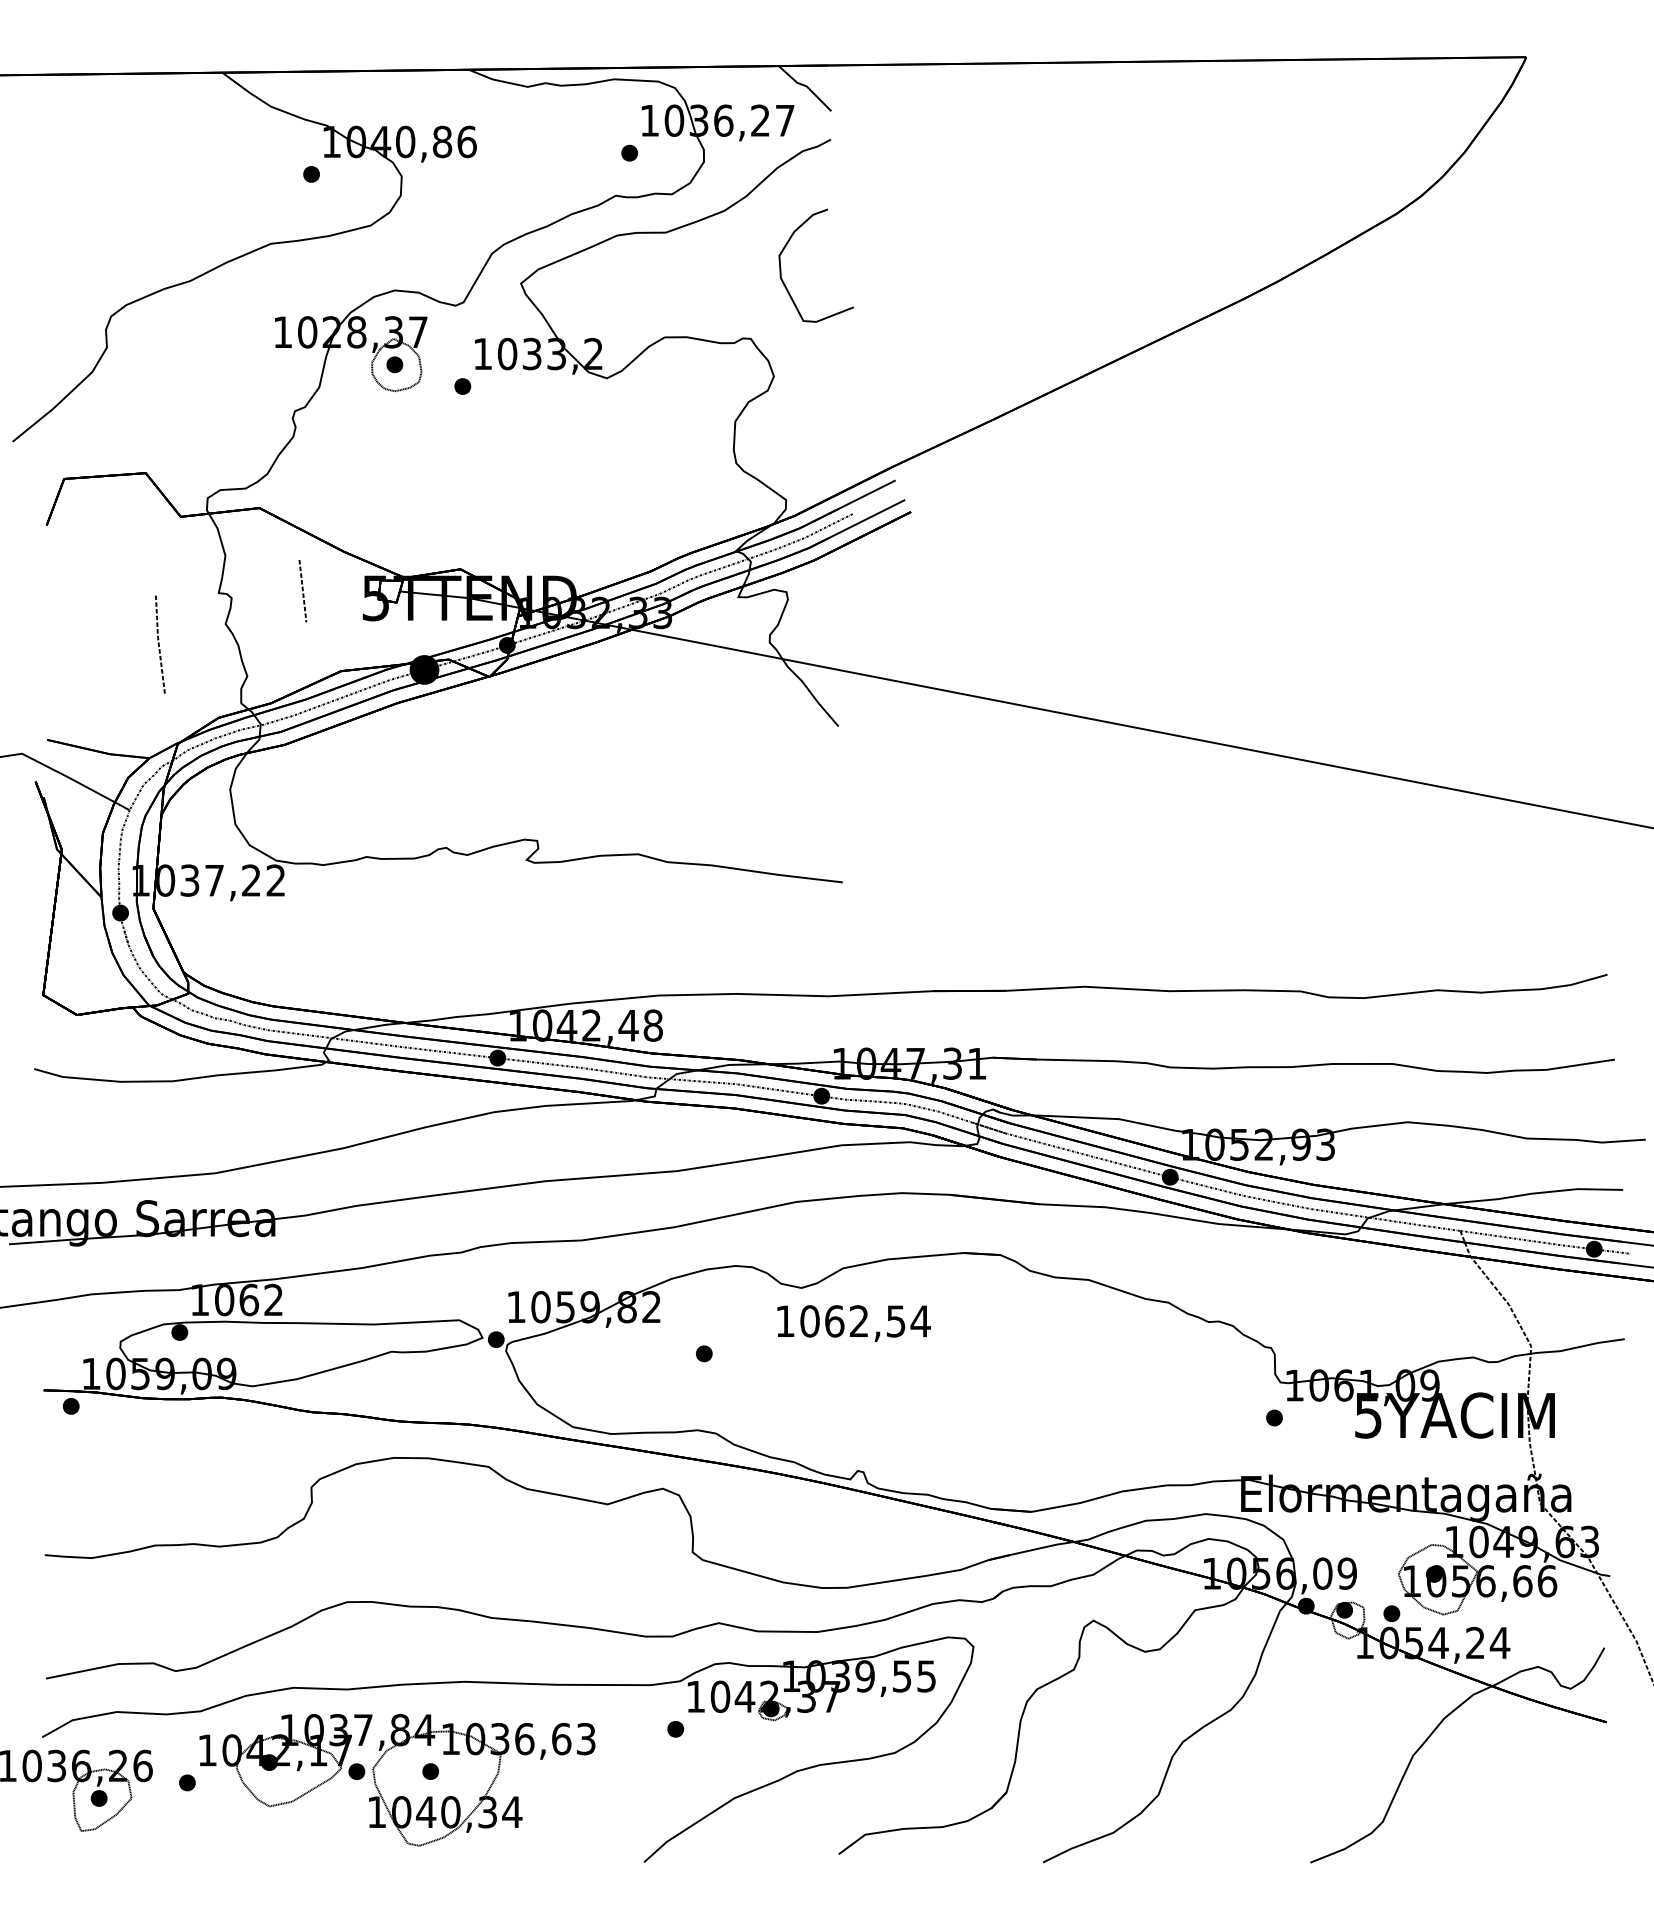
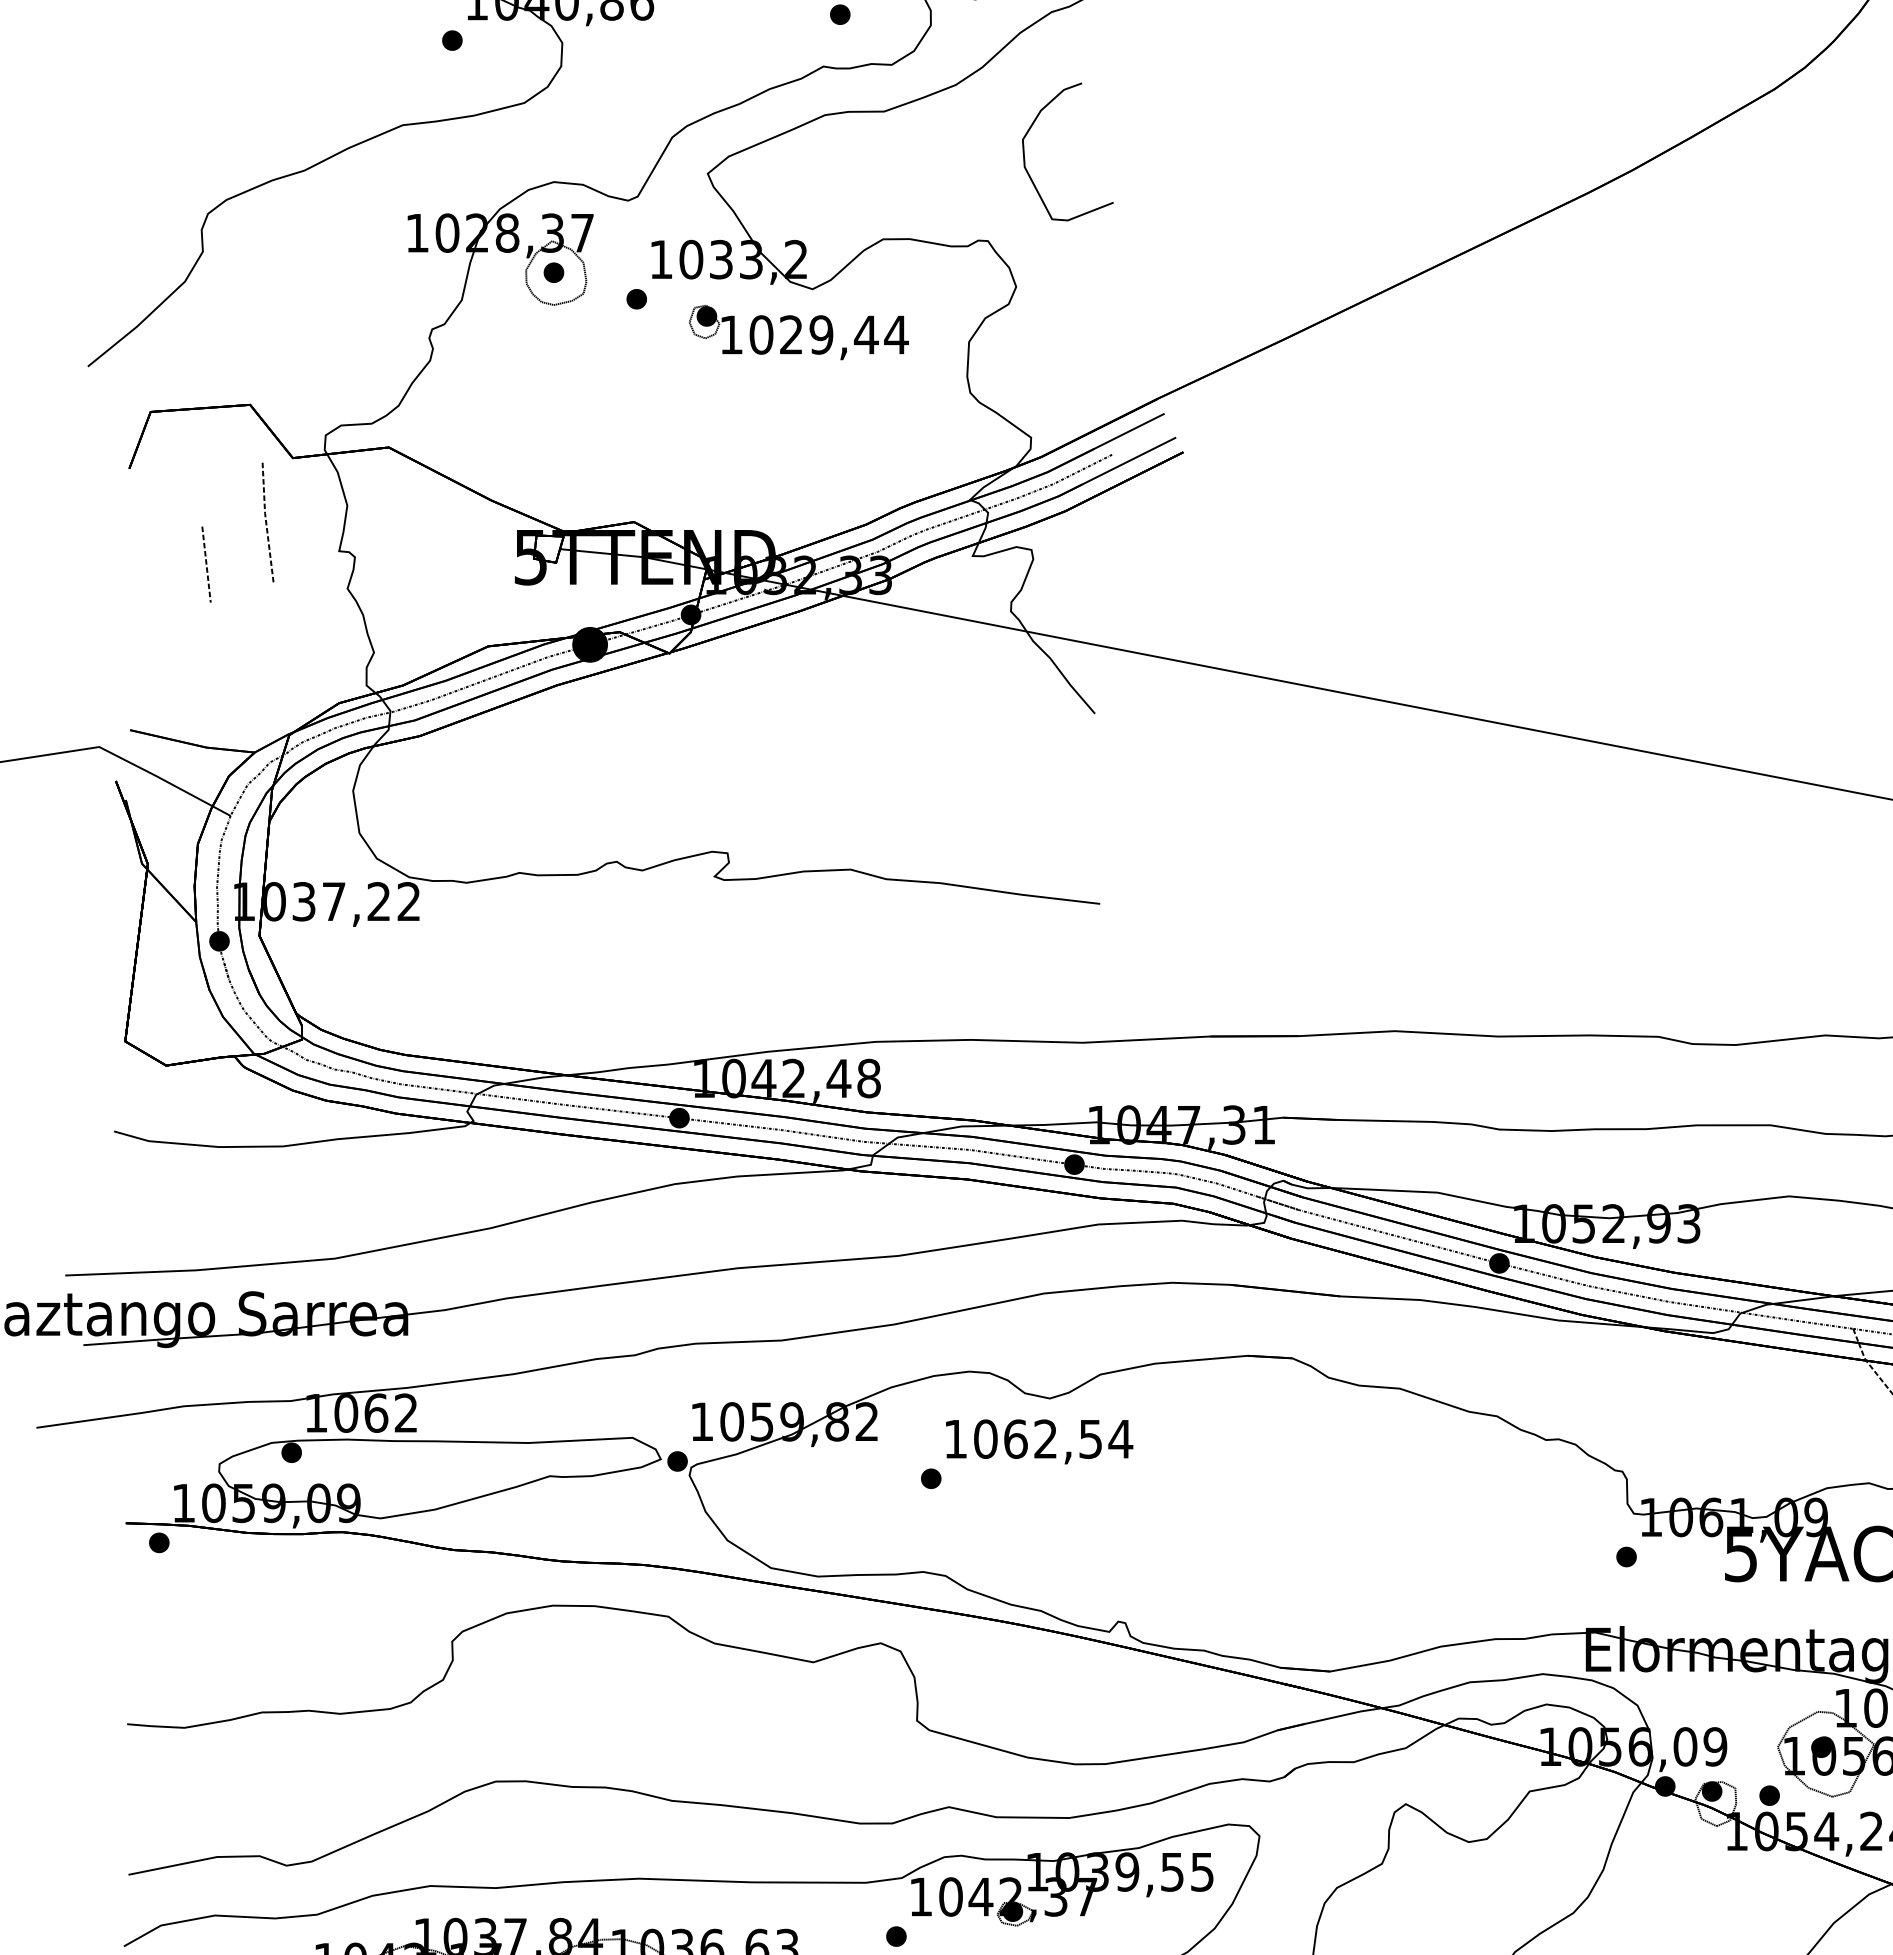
part: (595, 413) -> (798, 332), added
line: (302, 591) -> (205, 565), moved
line: (159, 644) -> (266, 522), moved
text: (853, 1323) -> (1038, 1441), moved

